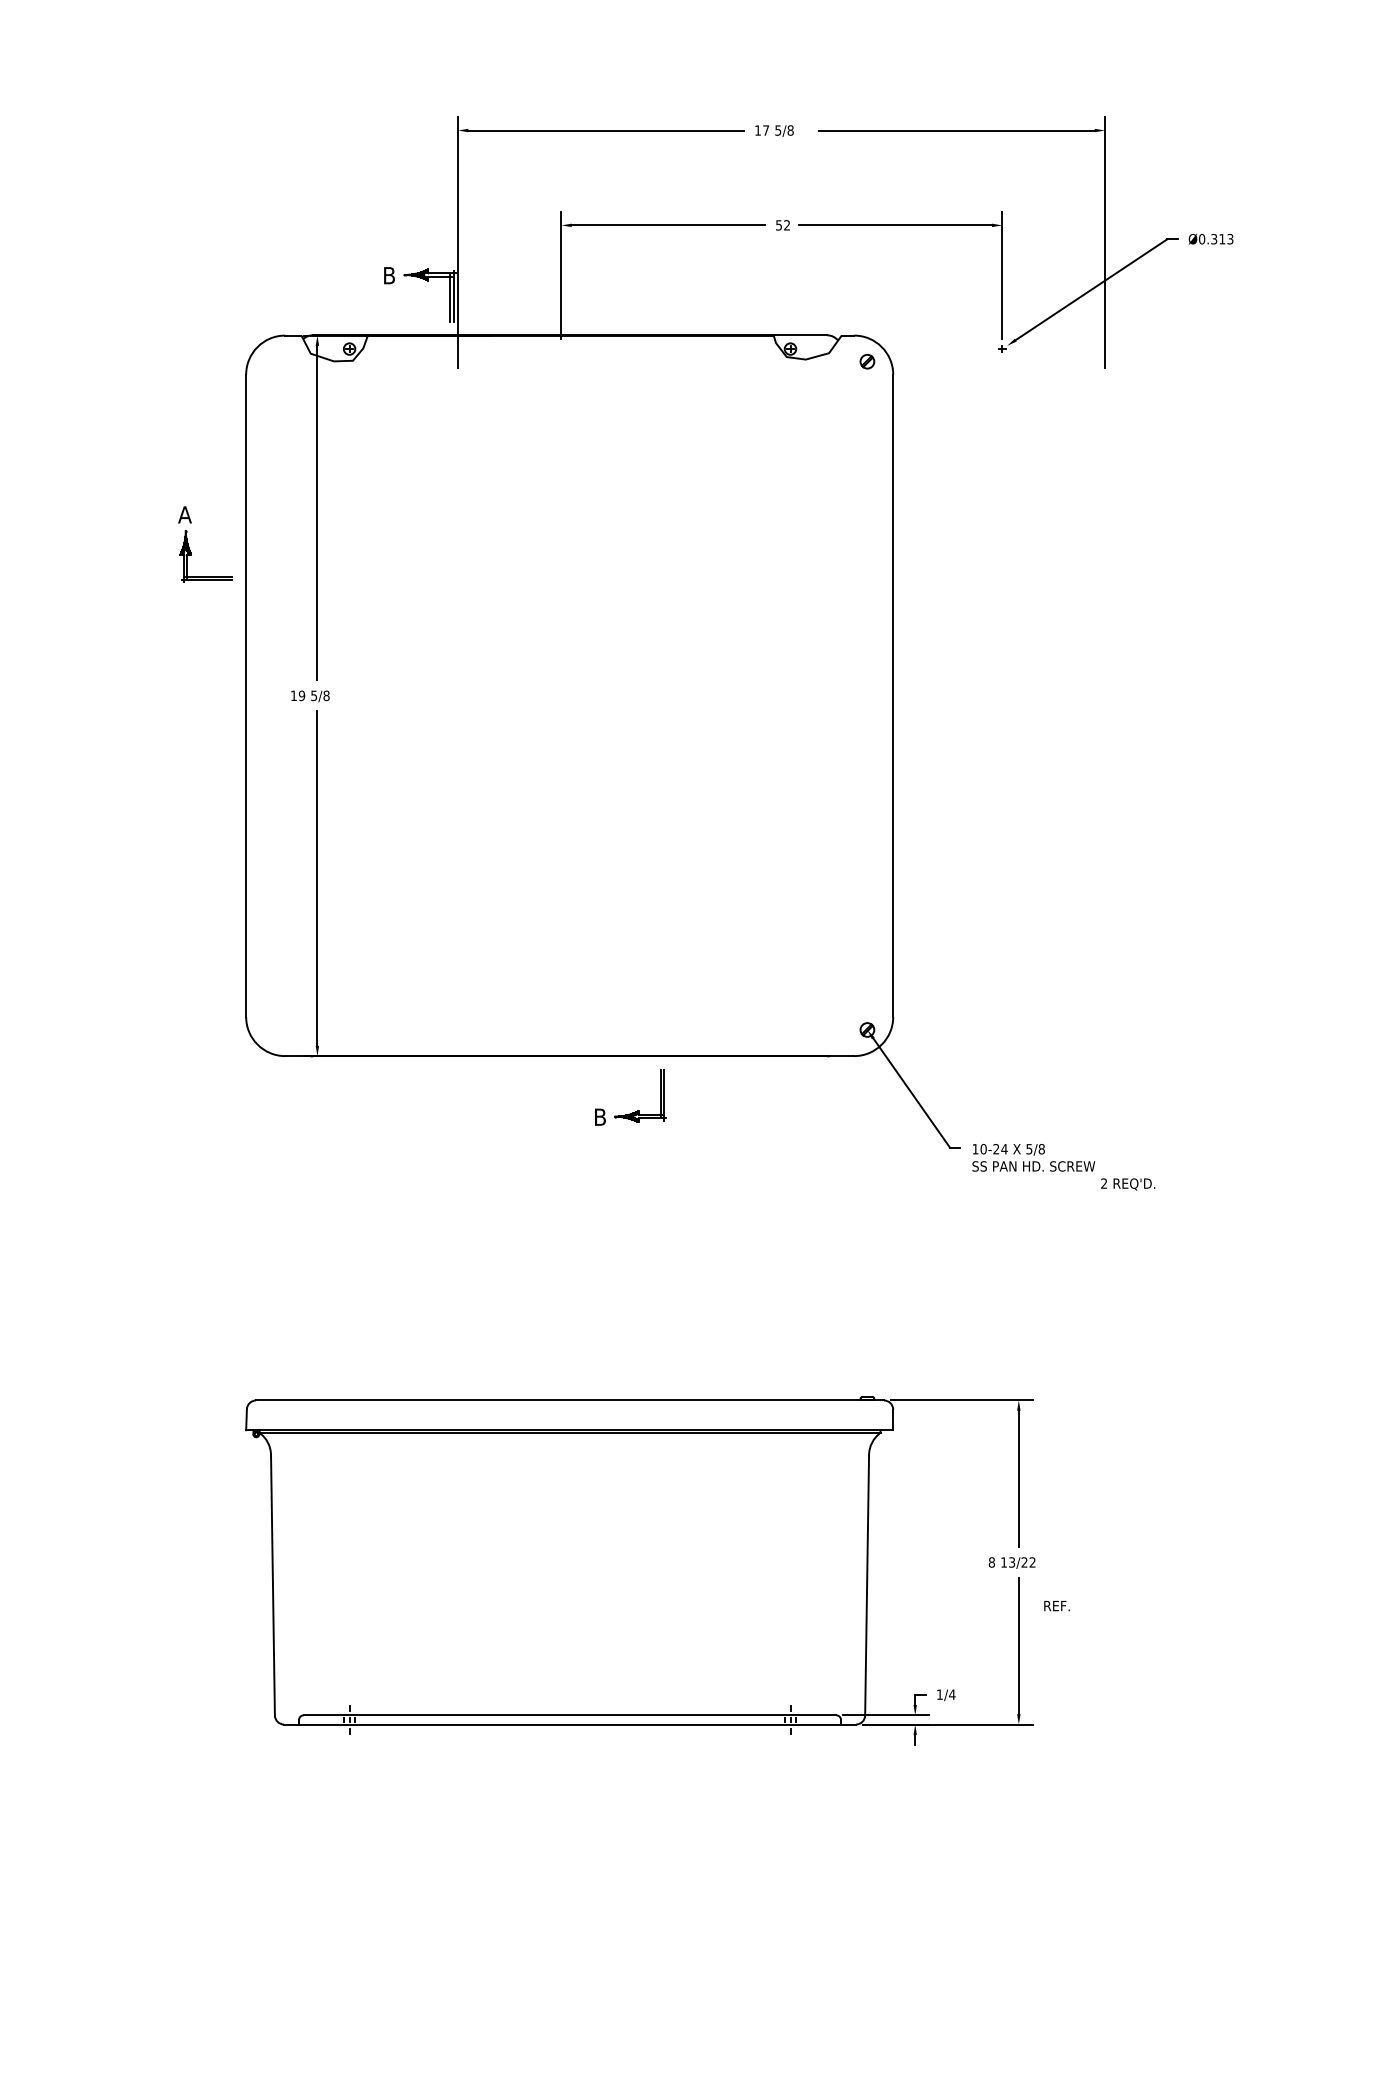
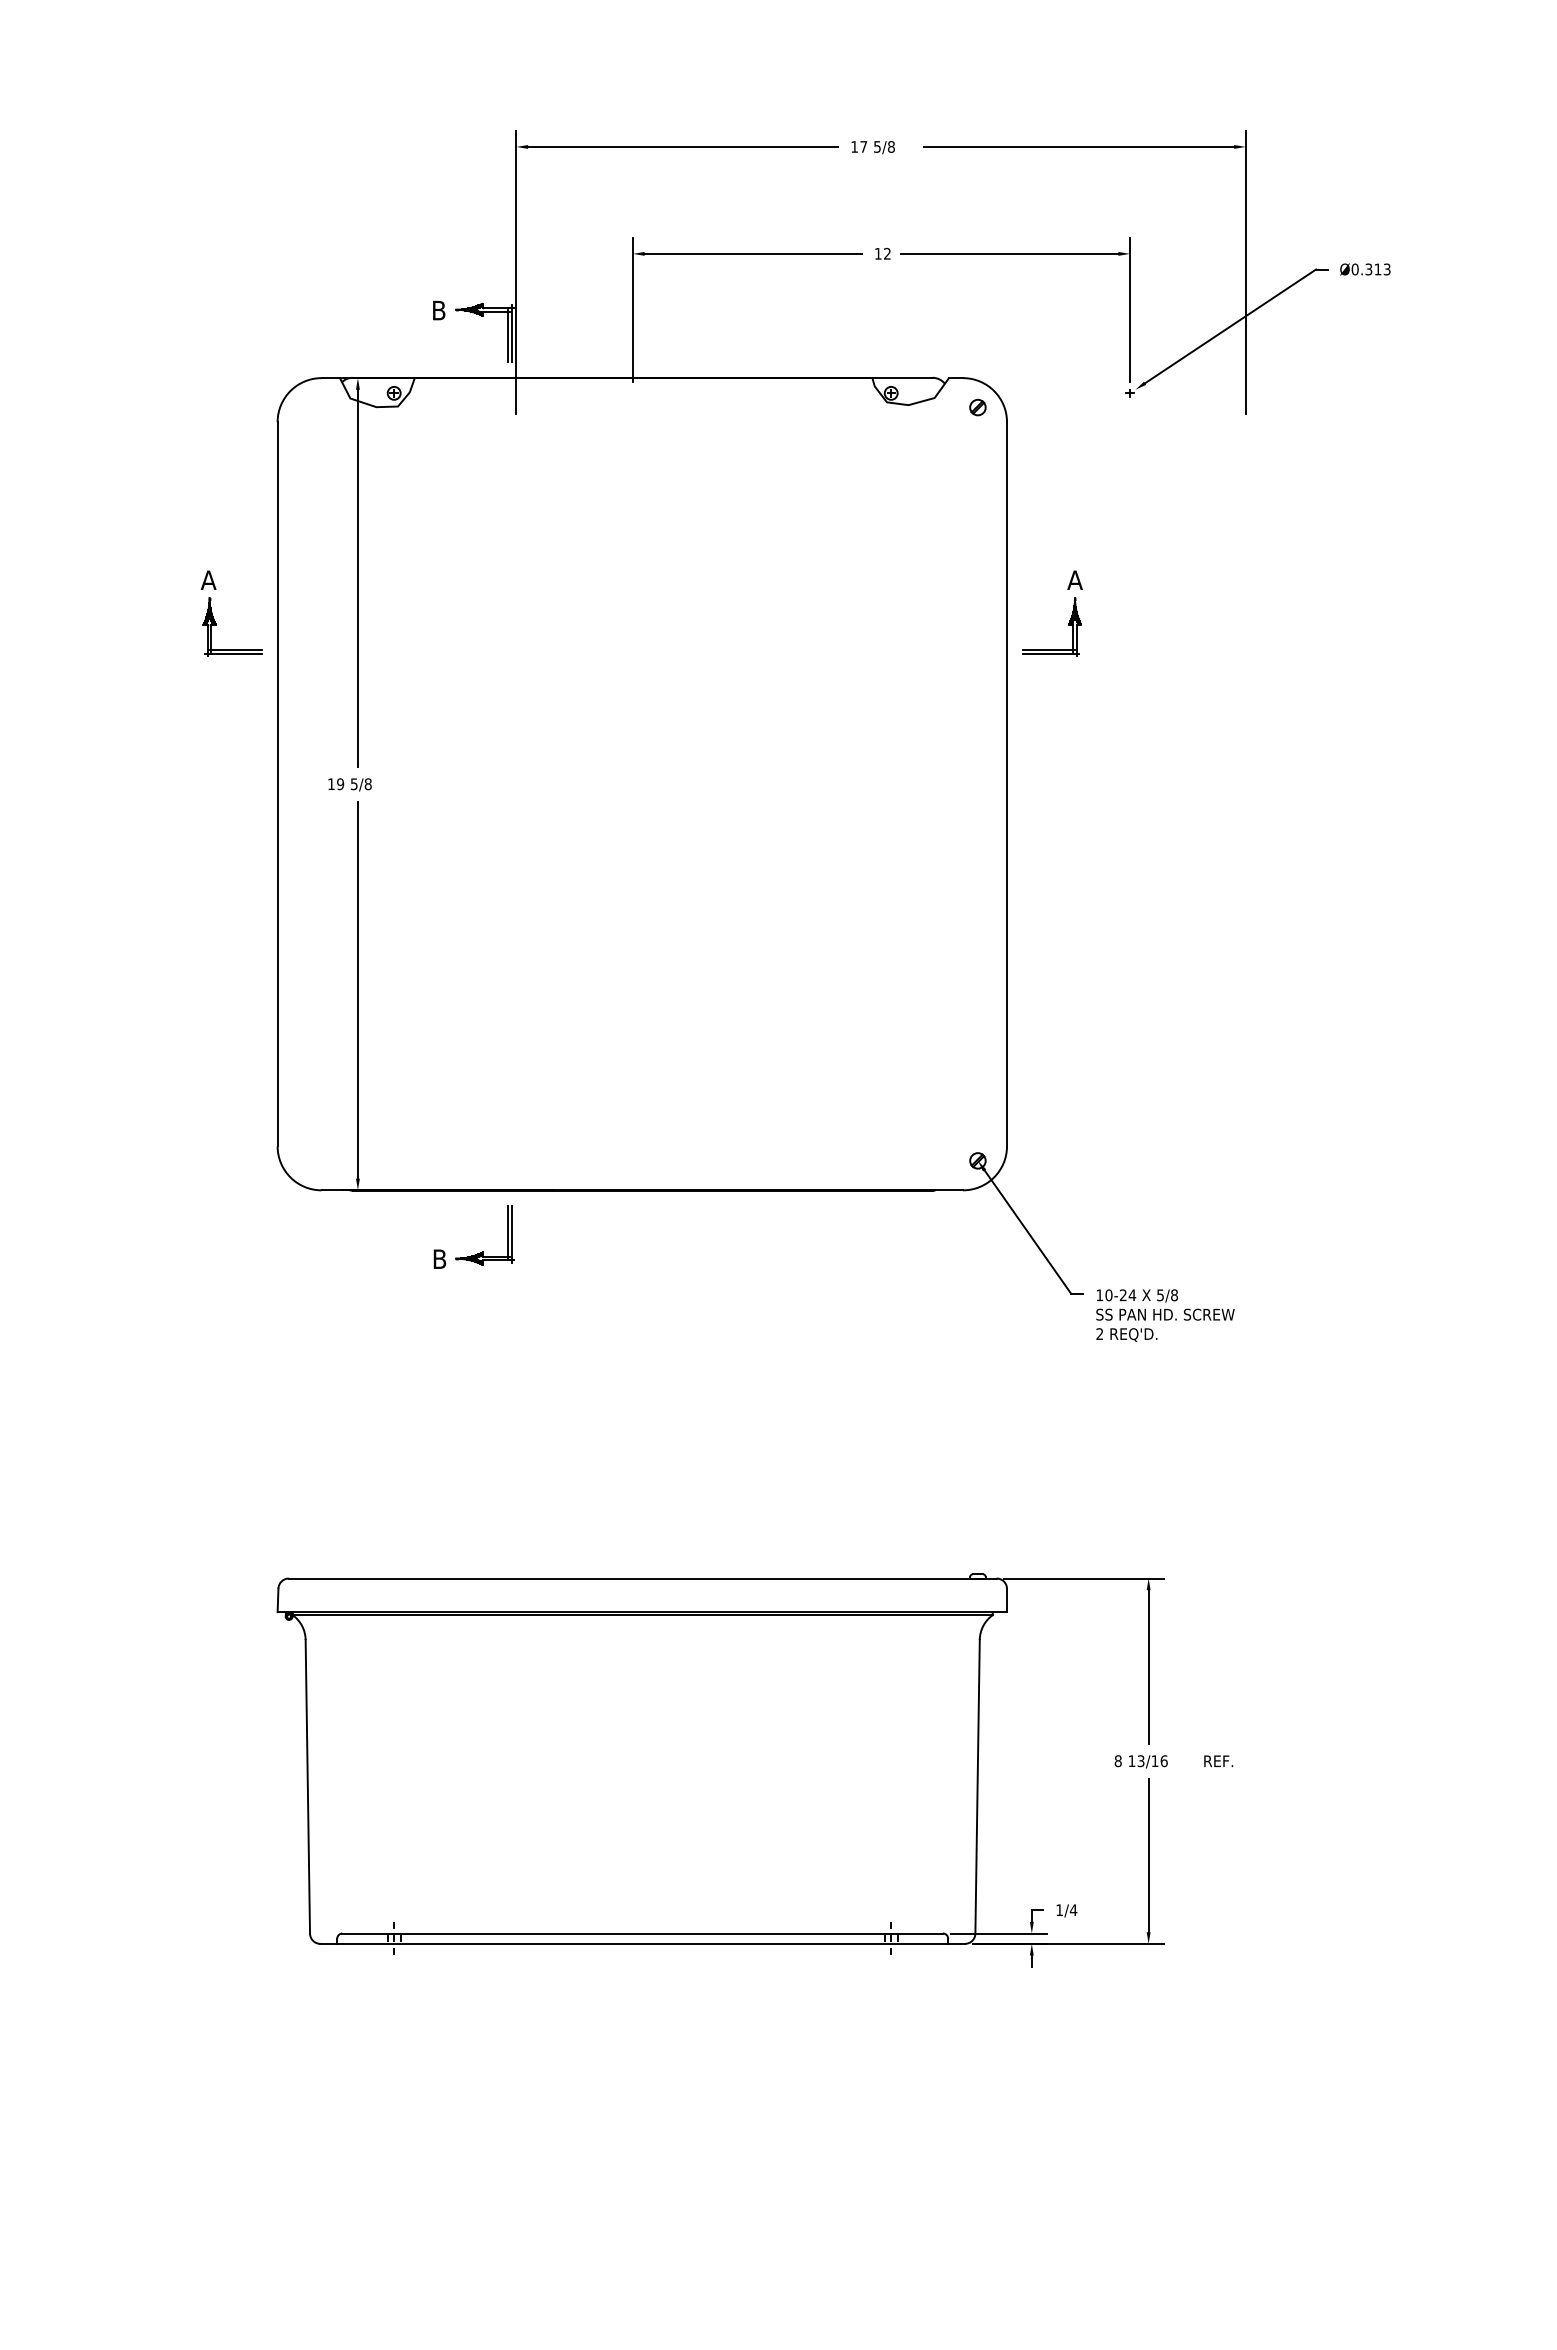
text: (778, 225) -> (877, 253), 52 -> 12
part: (948, 550) -> (1069, 620), added
part: (636, 1111) -> (480, 1252), moved
text: (1127, 1183) -> (1126, 1334), moved
text: (1028, 1562) -> (1159, 1761), 13/22 -> 13/16
text: (1056, 1605) -> (1218, 1760), moved

